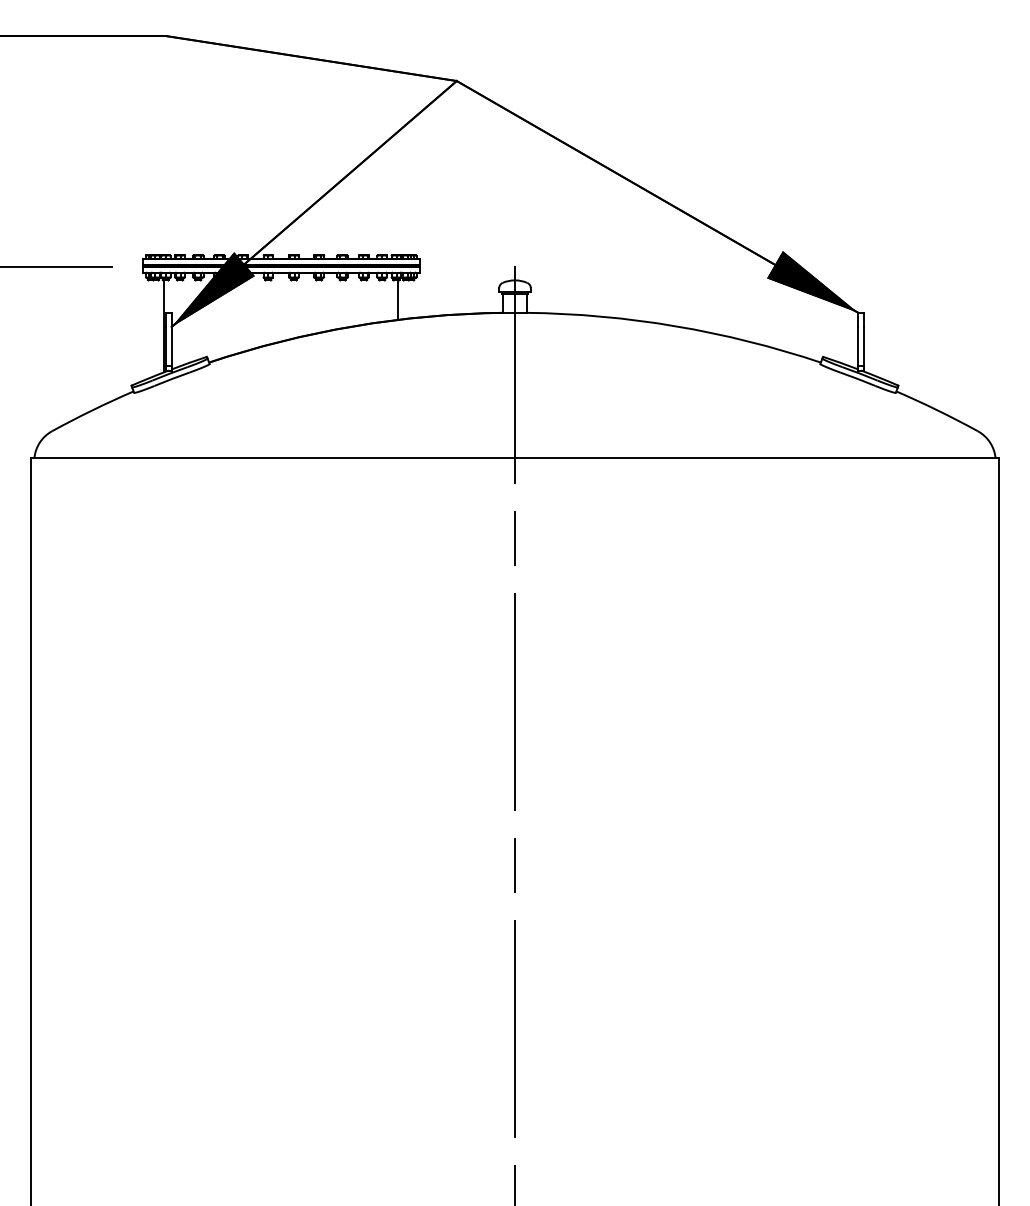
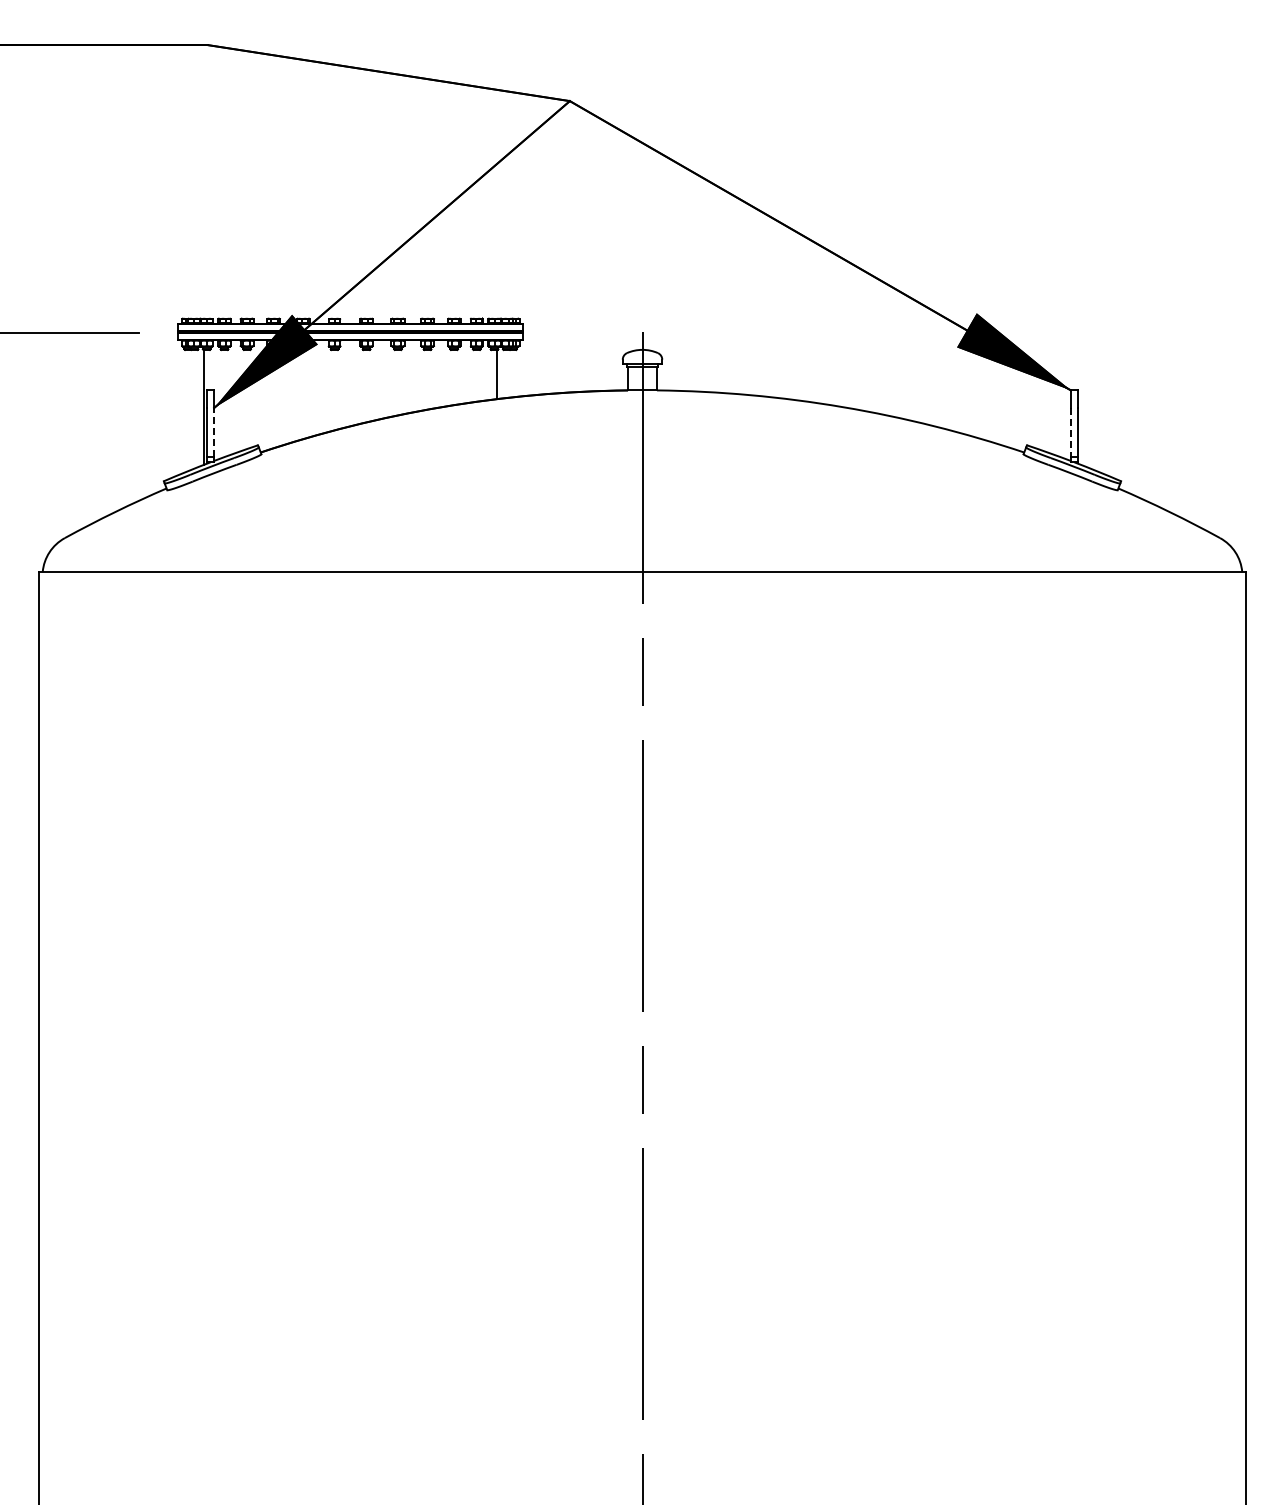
line: (172, 345) -> (214, 431), solid -> dashed
line: (857, 346) -> (1070, 432), solid -> dashed

